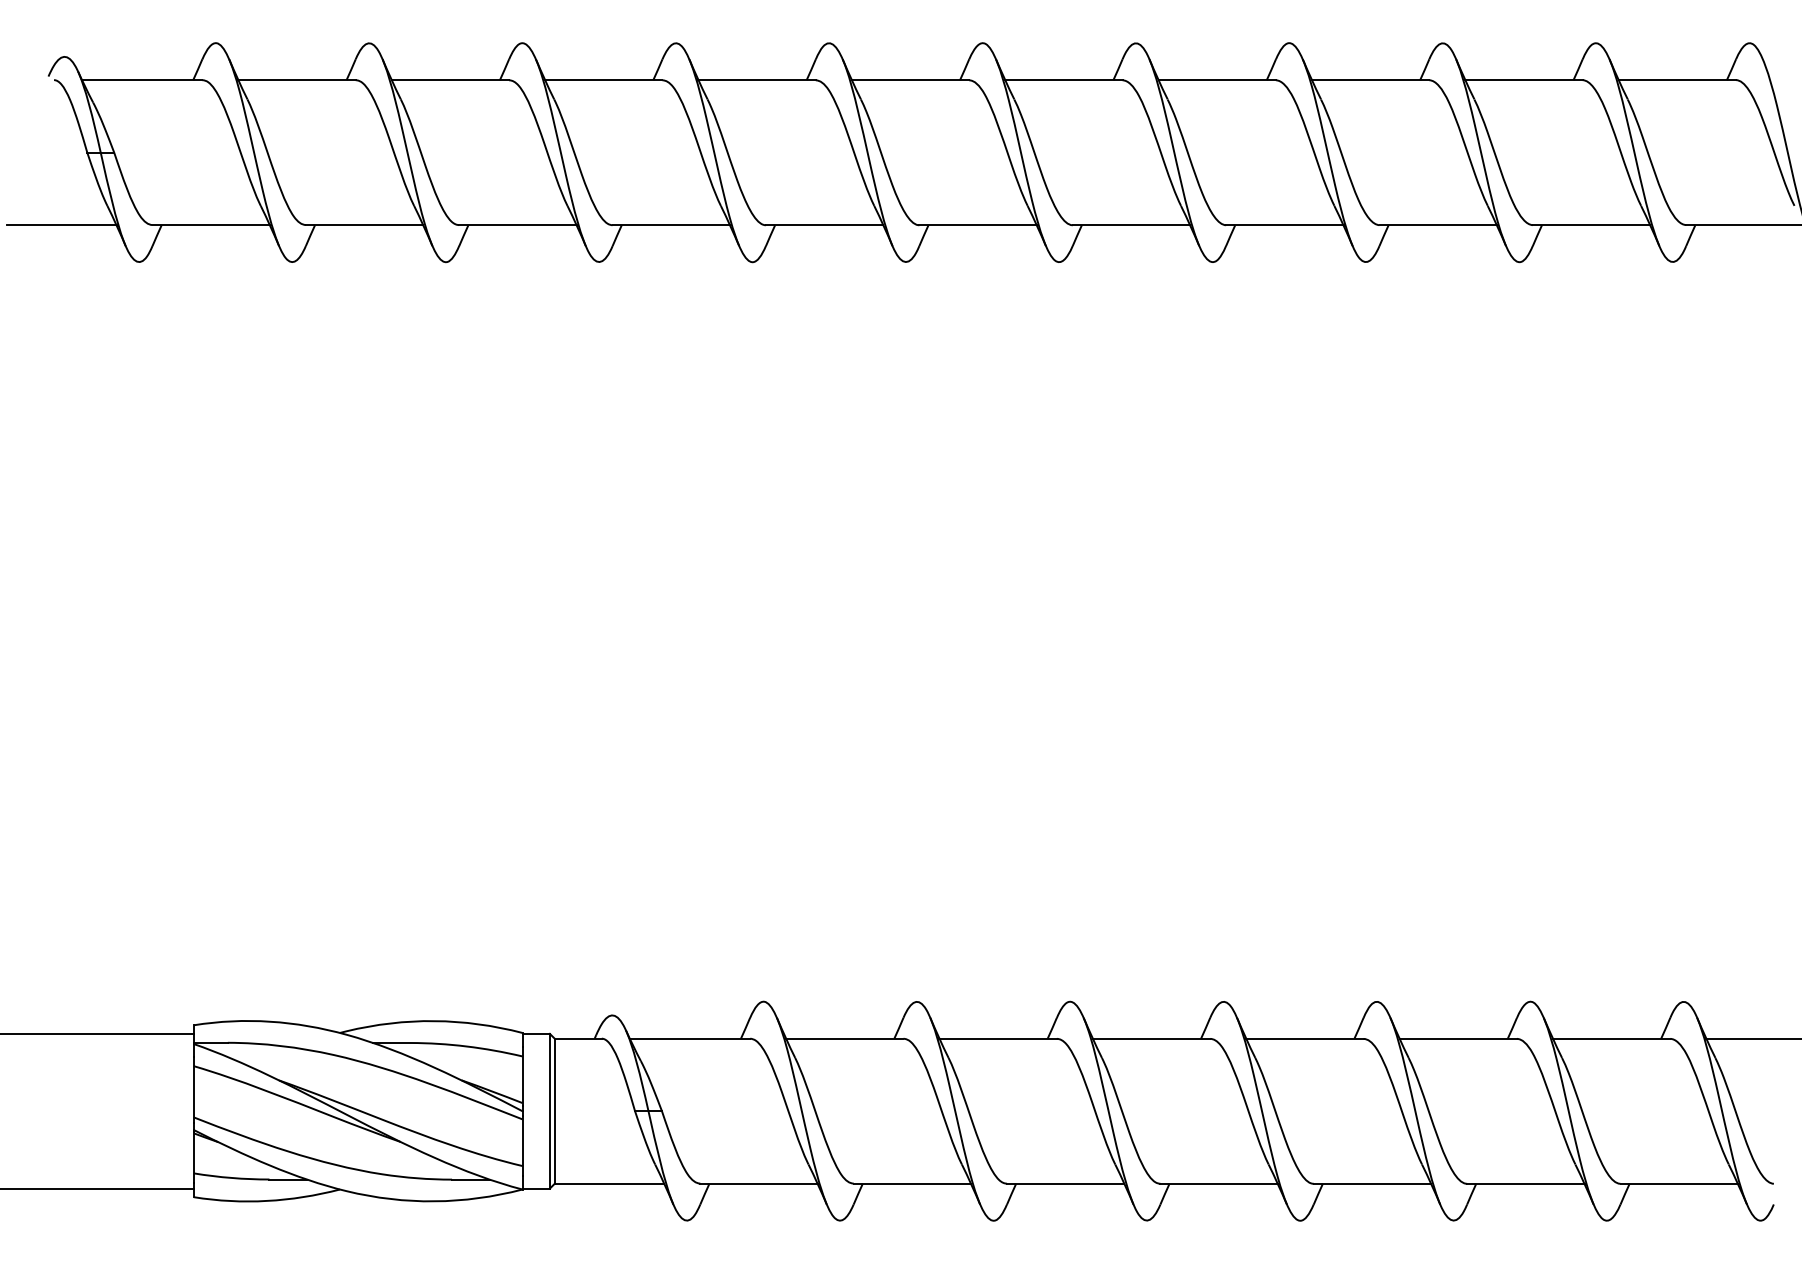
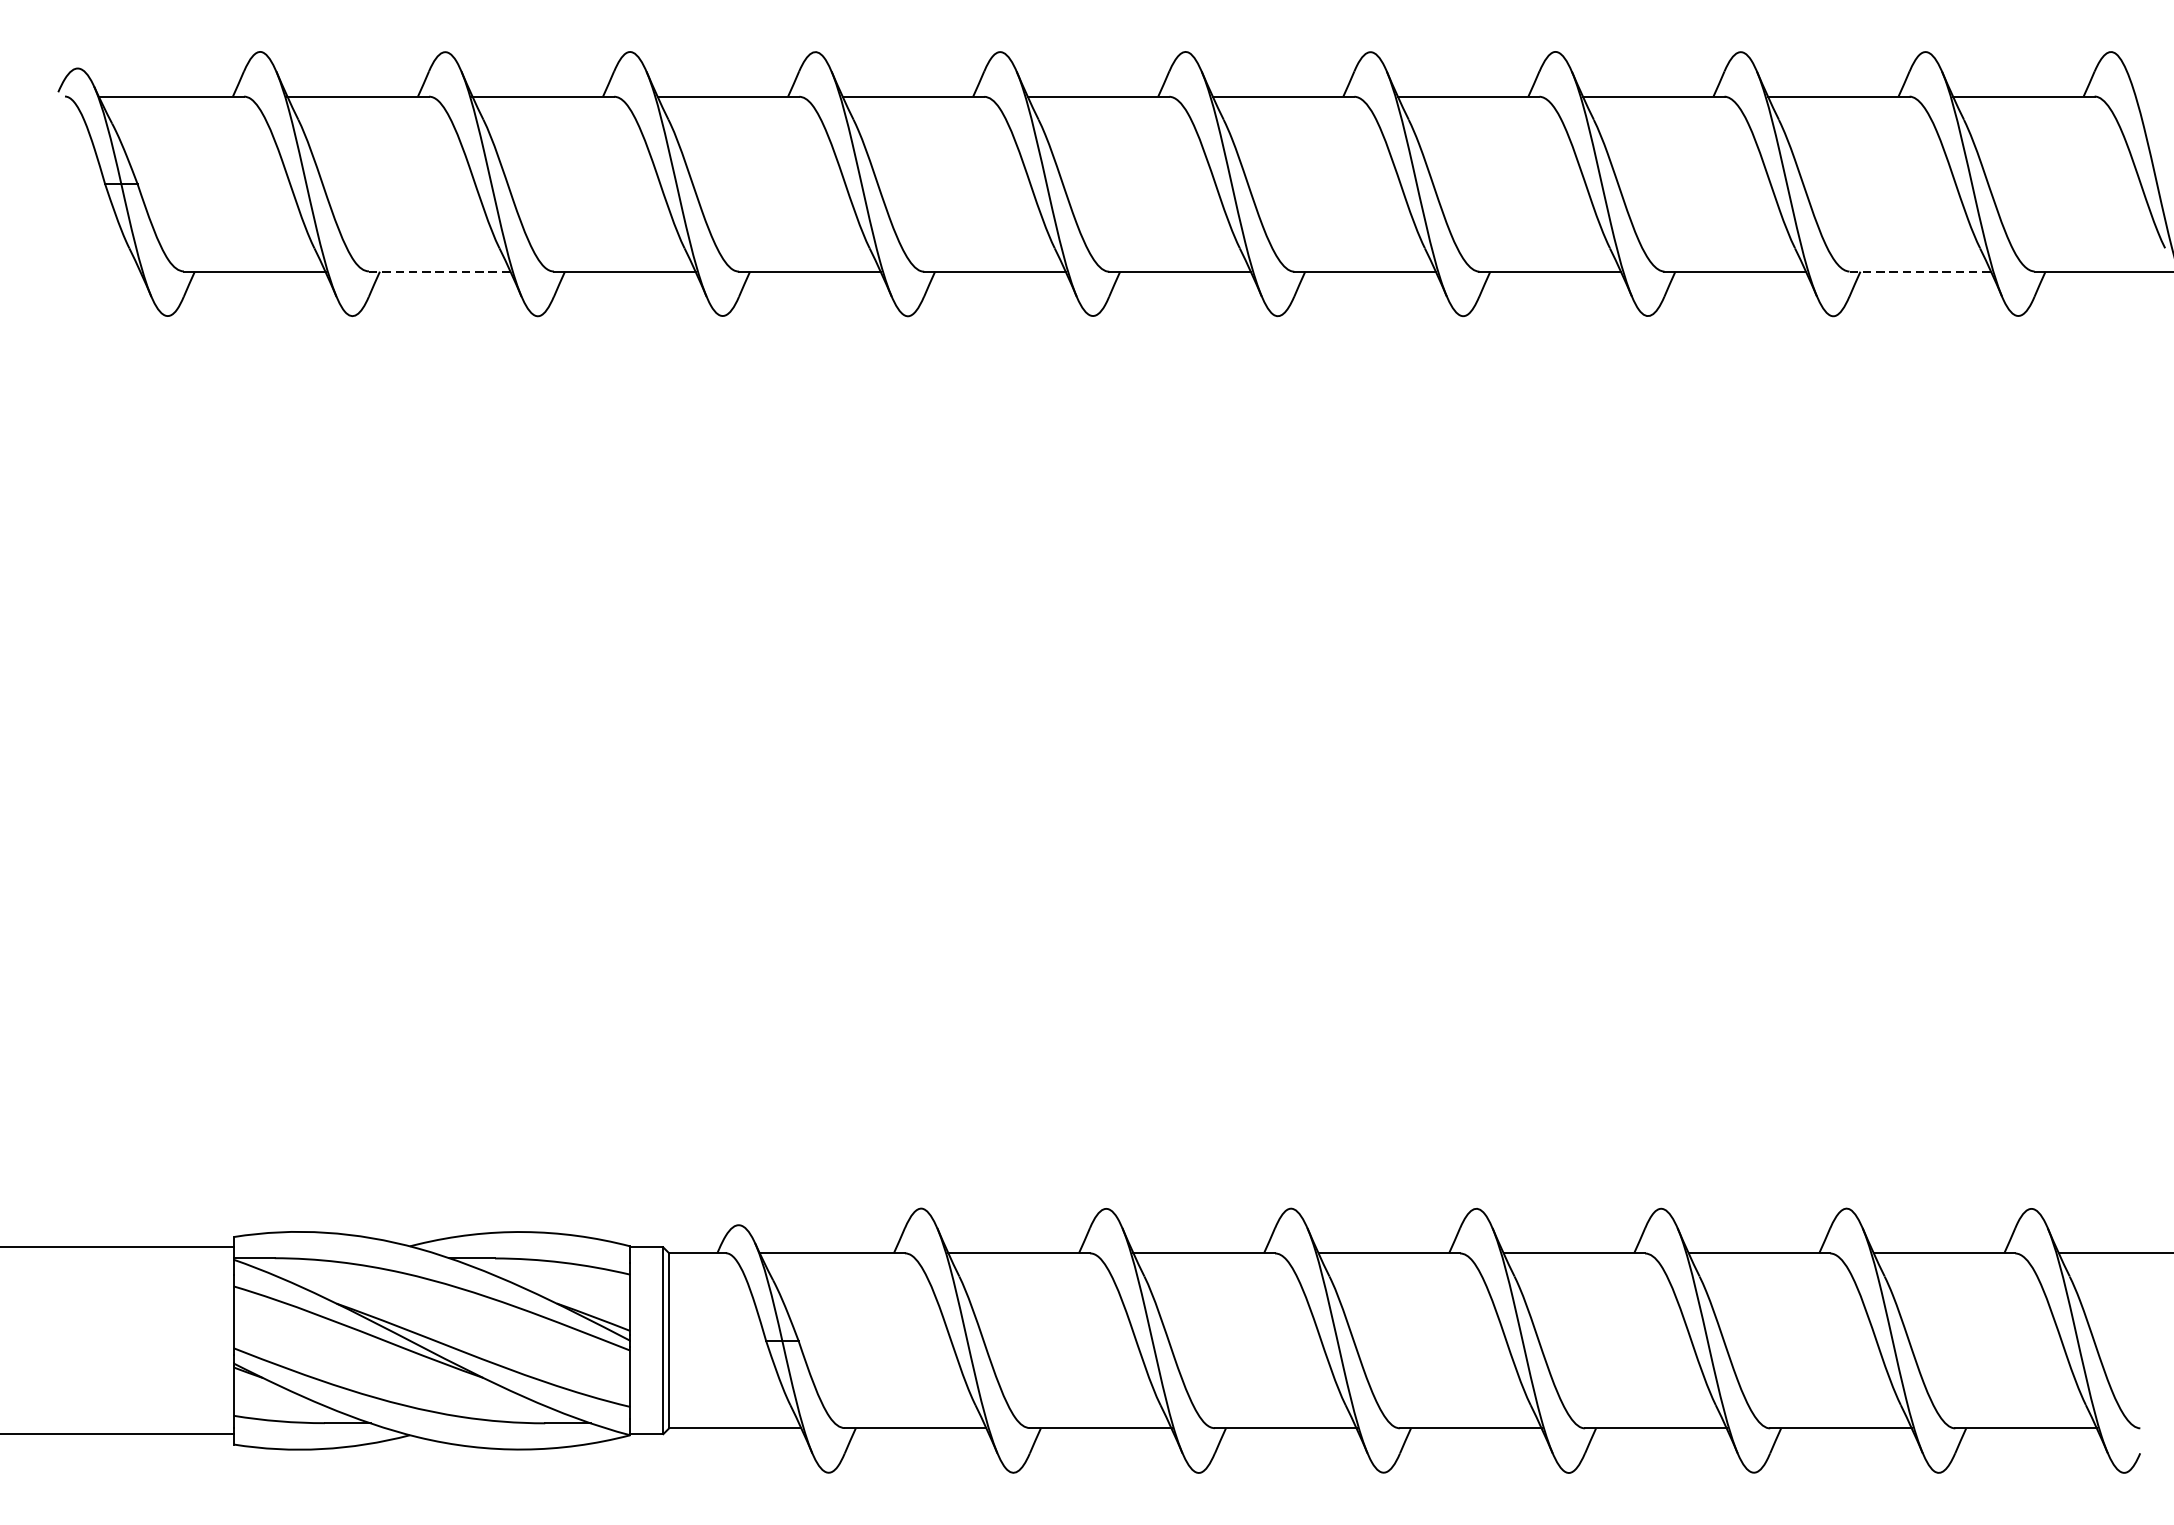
line: (61, 225) -> (73, 271), removed
line: (364, 225) -> (439, 271), solid -> dashed
line: (1591, 225) -> (1920, 271), solid -> dashed

